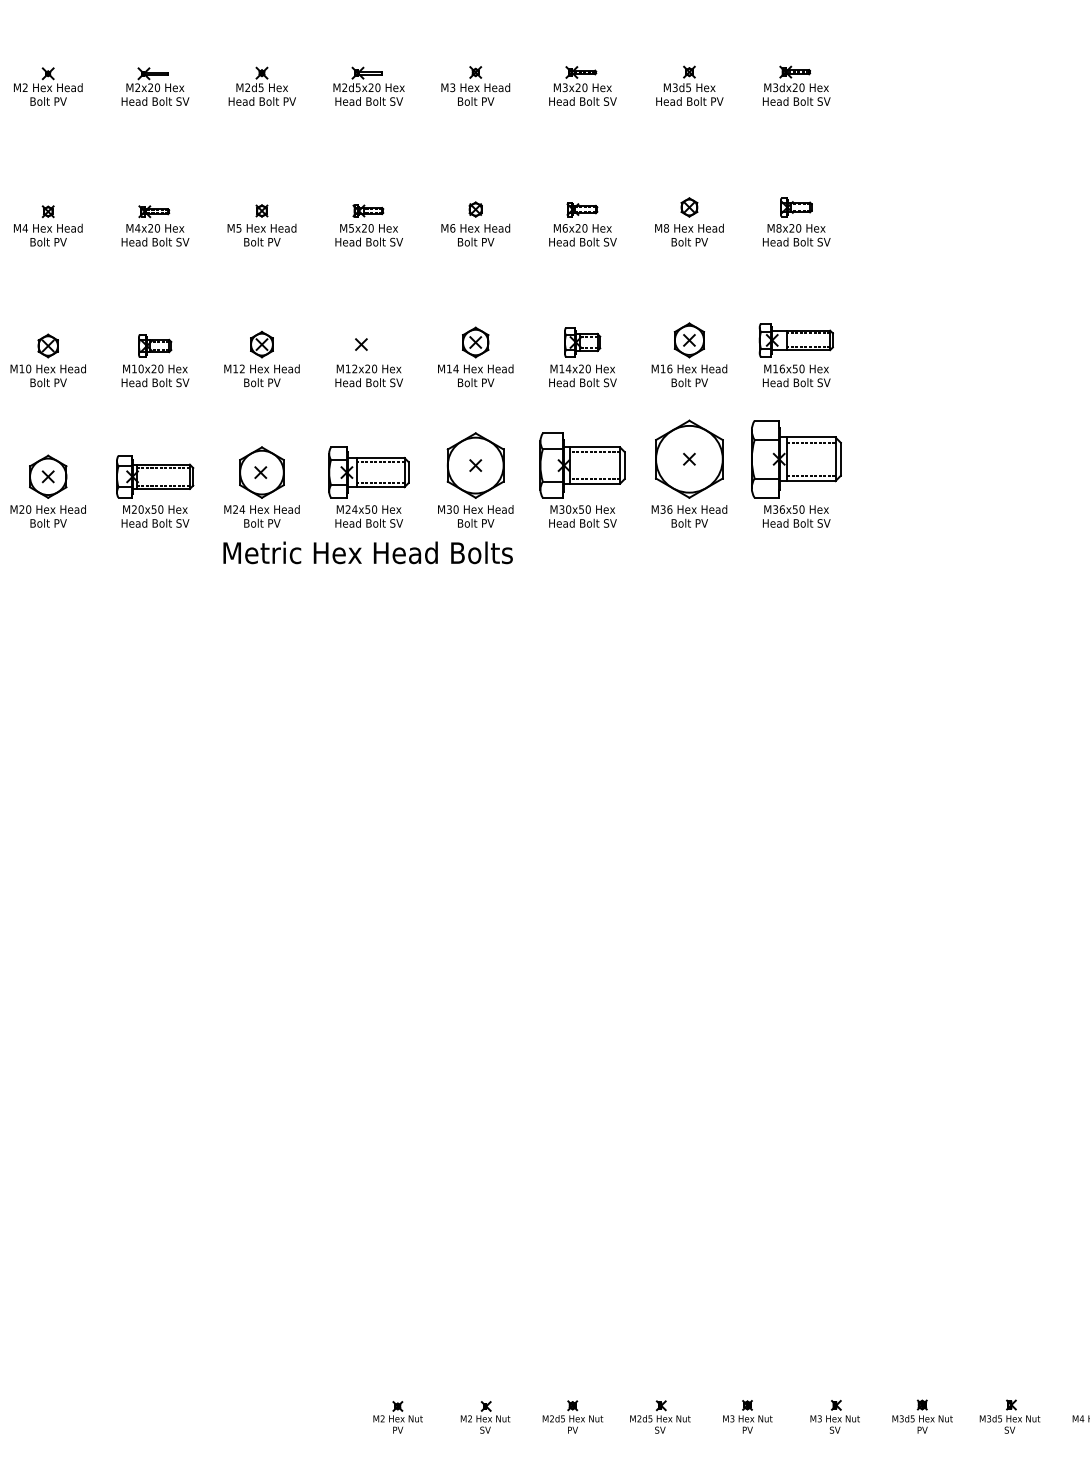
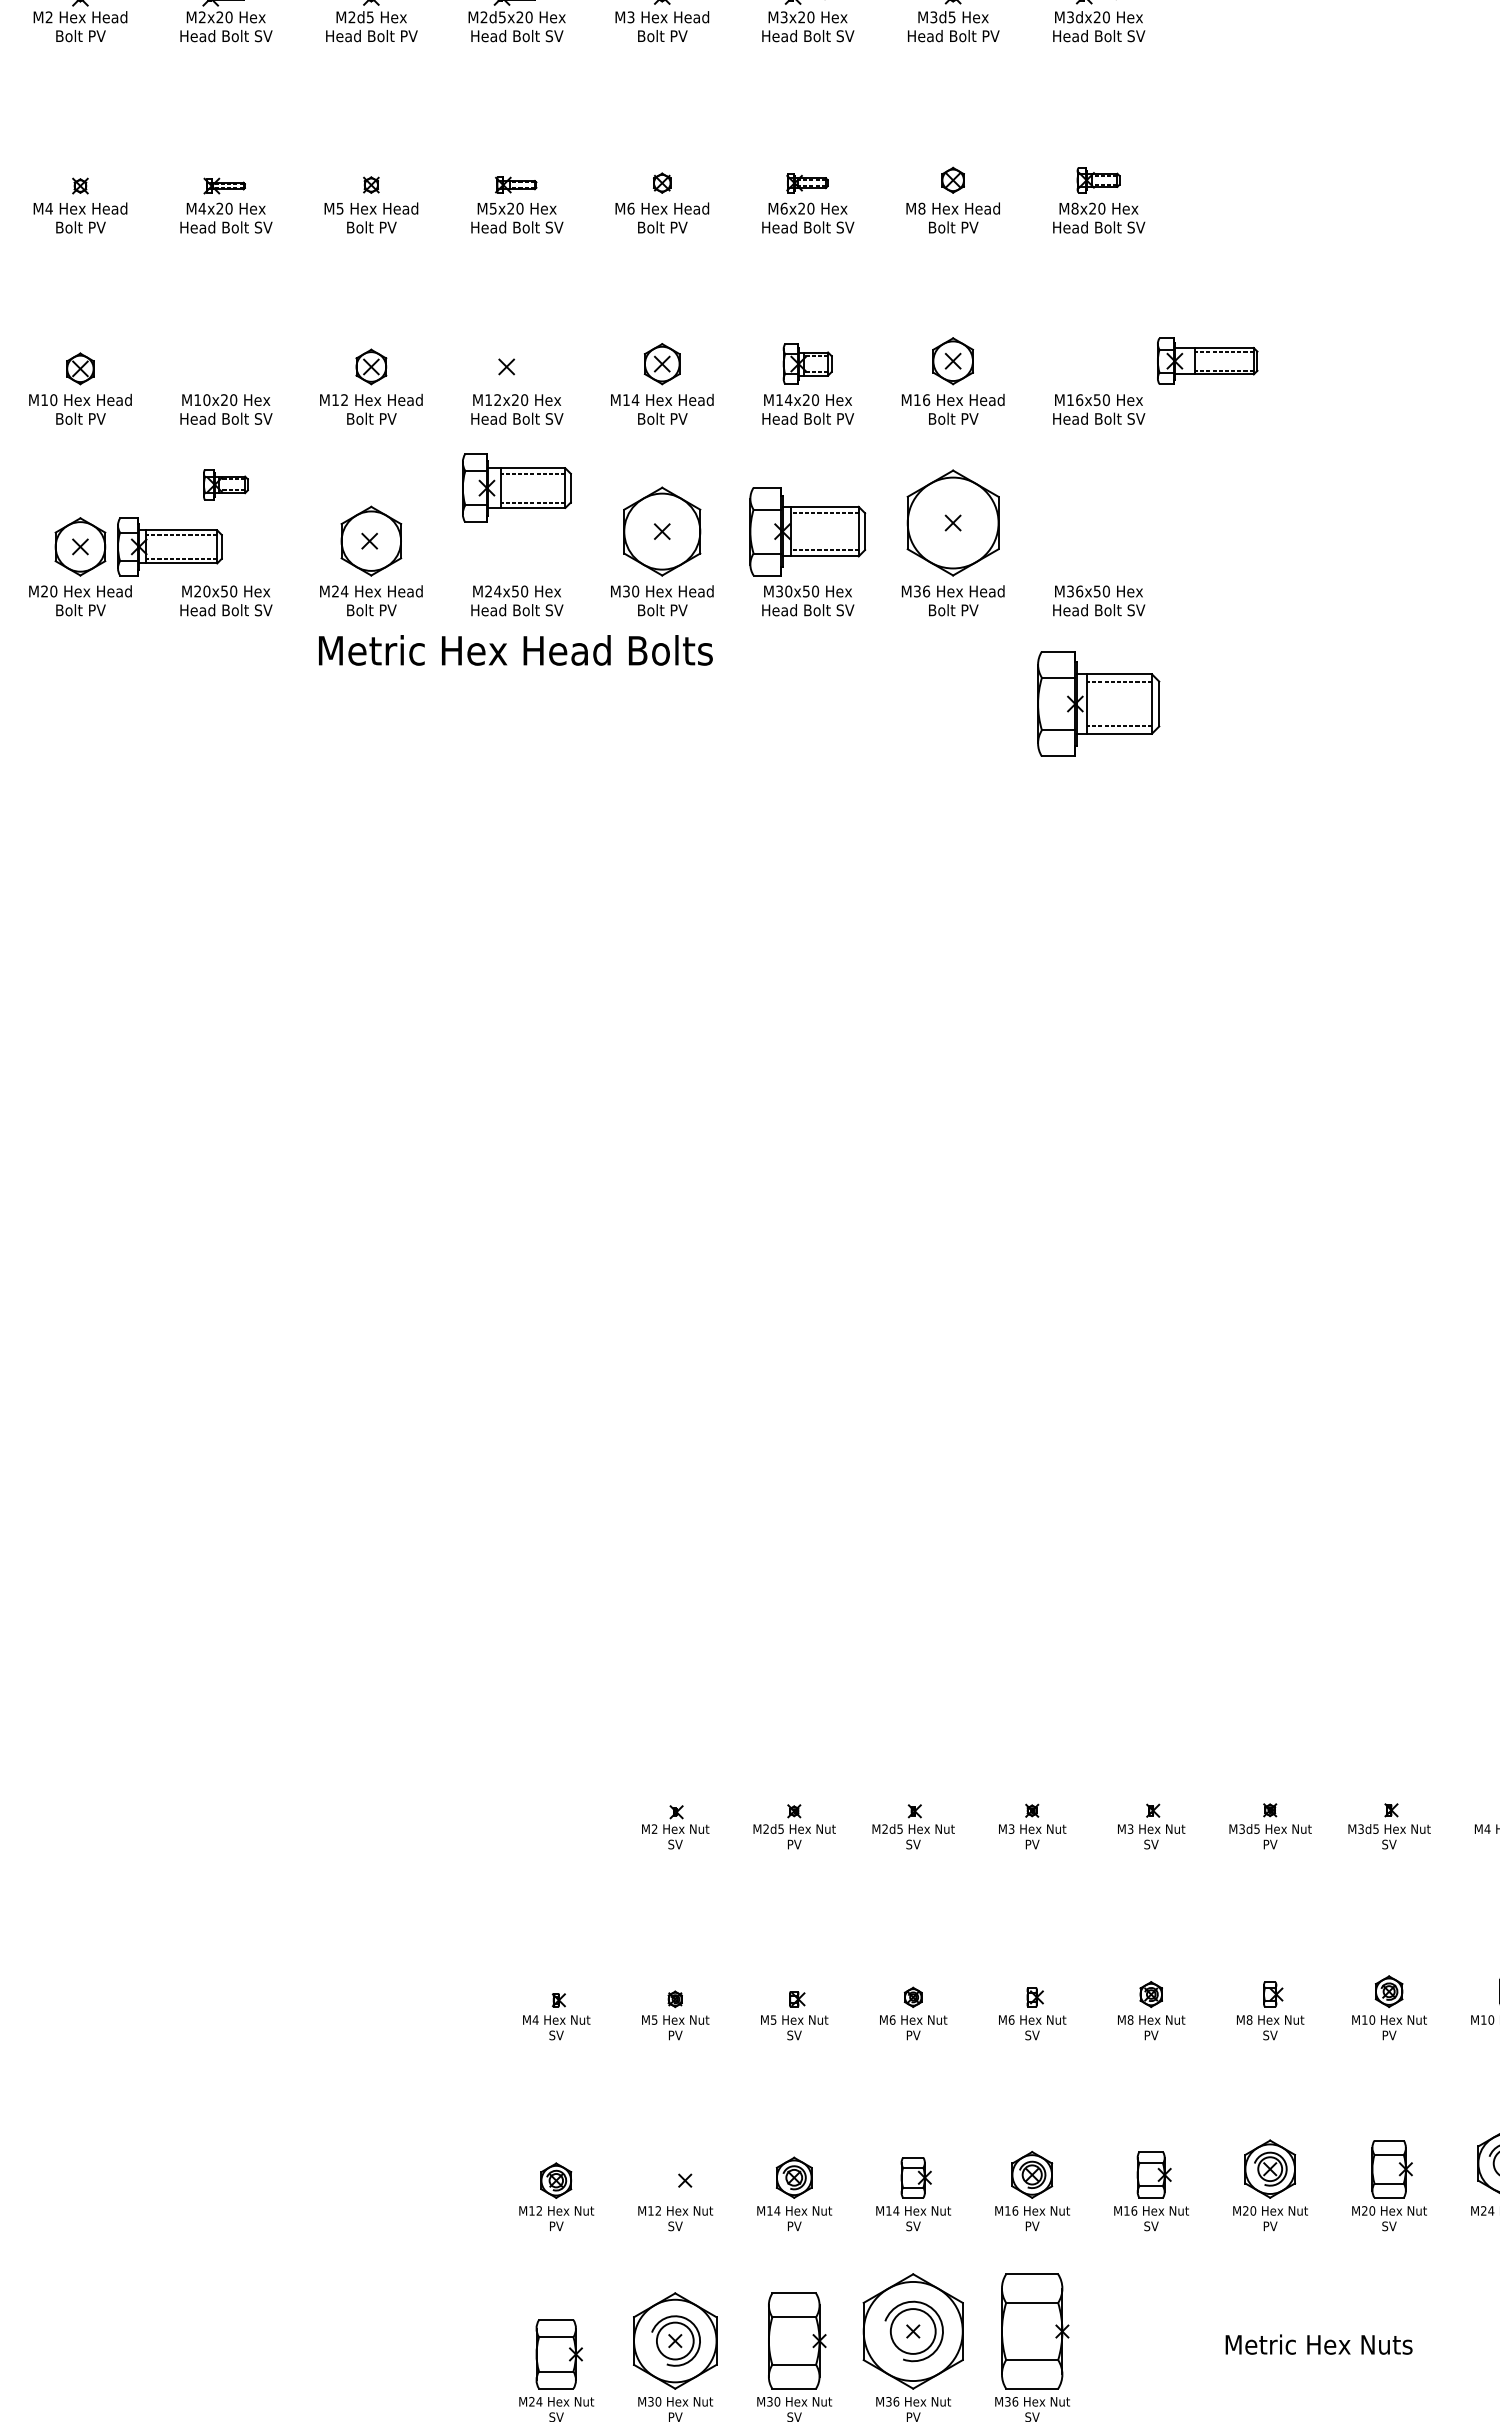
part: (796, 339) -> (1207, 360), moved
part: (154, 345) -> (225, 484), moved
text: (583, 382) -> (808, 418), Head Bolt SV -> Head Bolt PV
part: (796, 458) -> (1098, 703), moved
part: (368, 472) -> (516, 487), moved
part: (154, 476) -> (169, 546), moved
part: (398, 1417) -> (556, 1827), removed

